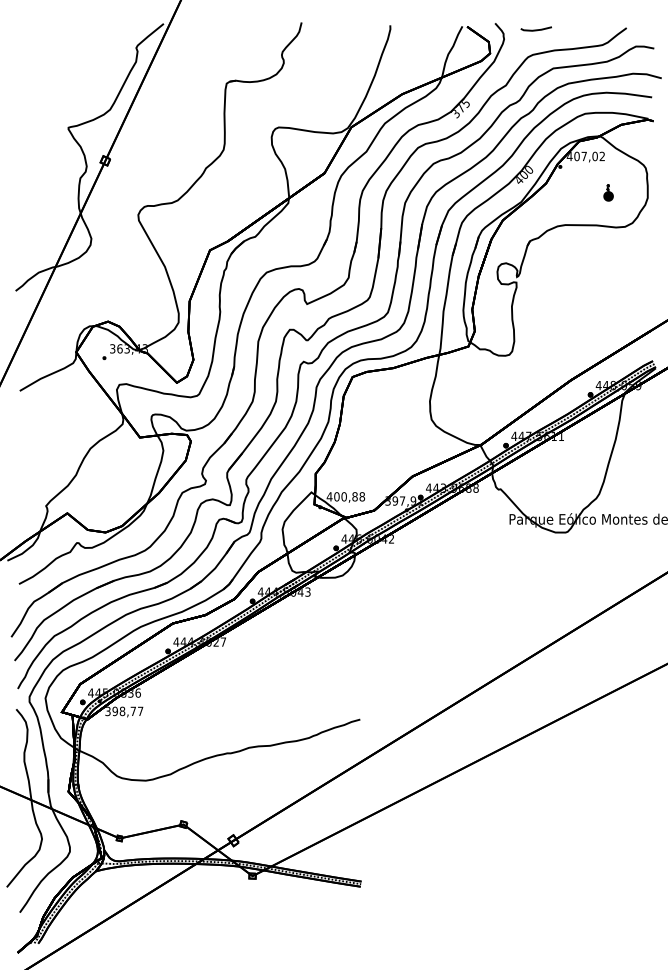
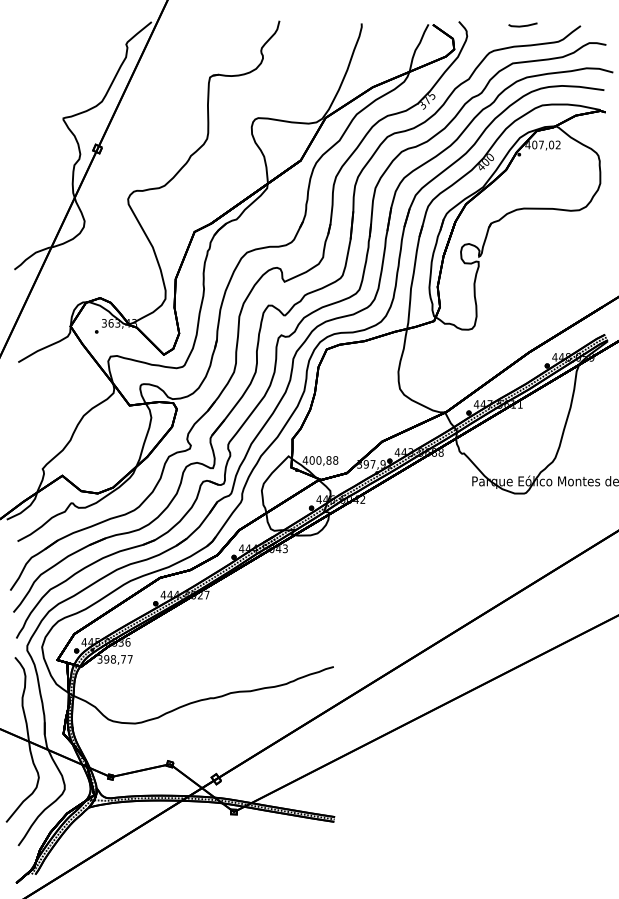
line: (535, 29) -> (522, 25), moved
part: (608, 192) -> (563, 178), removed

